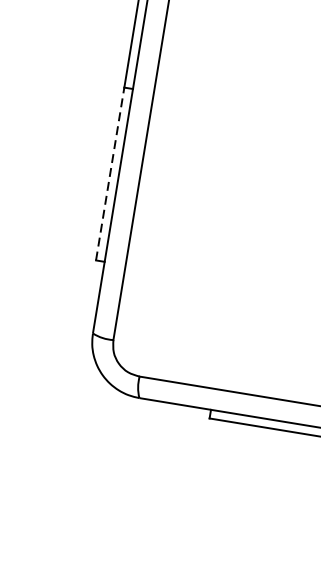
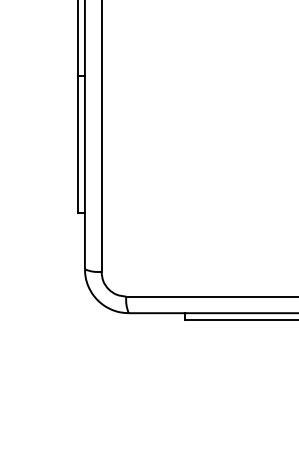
line: (110, 172) -> (78, 143), dashed -> solid

